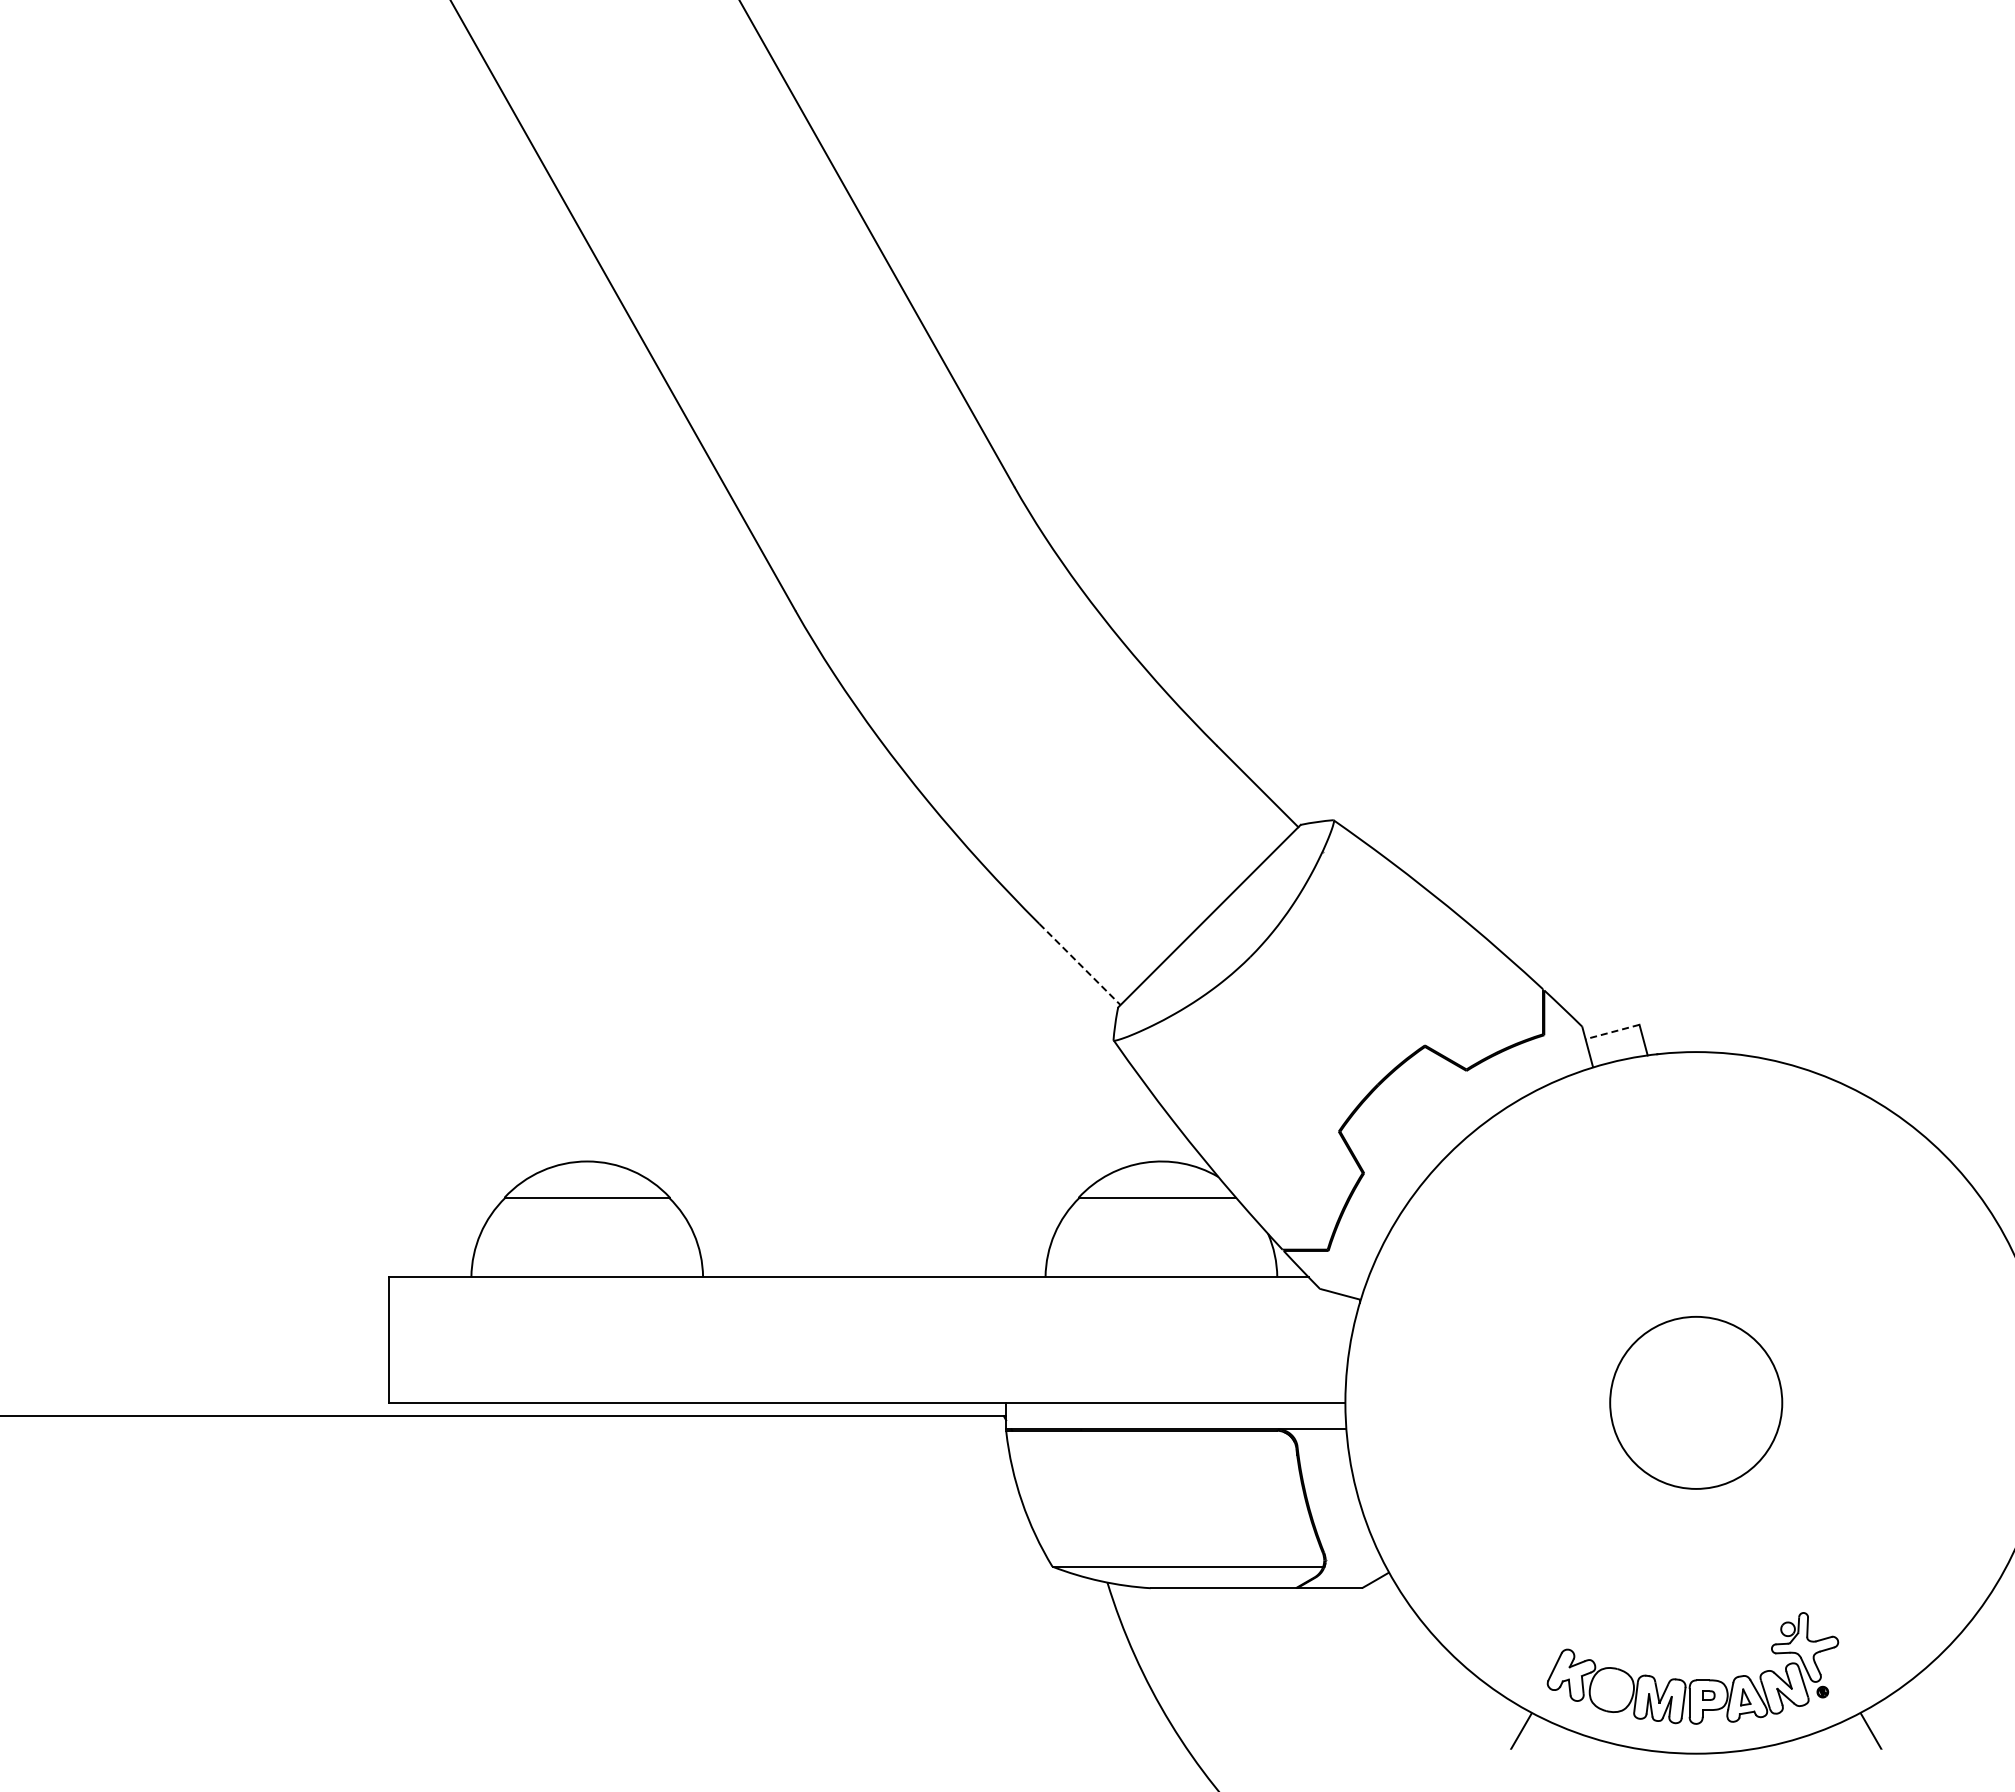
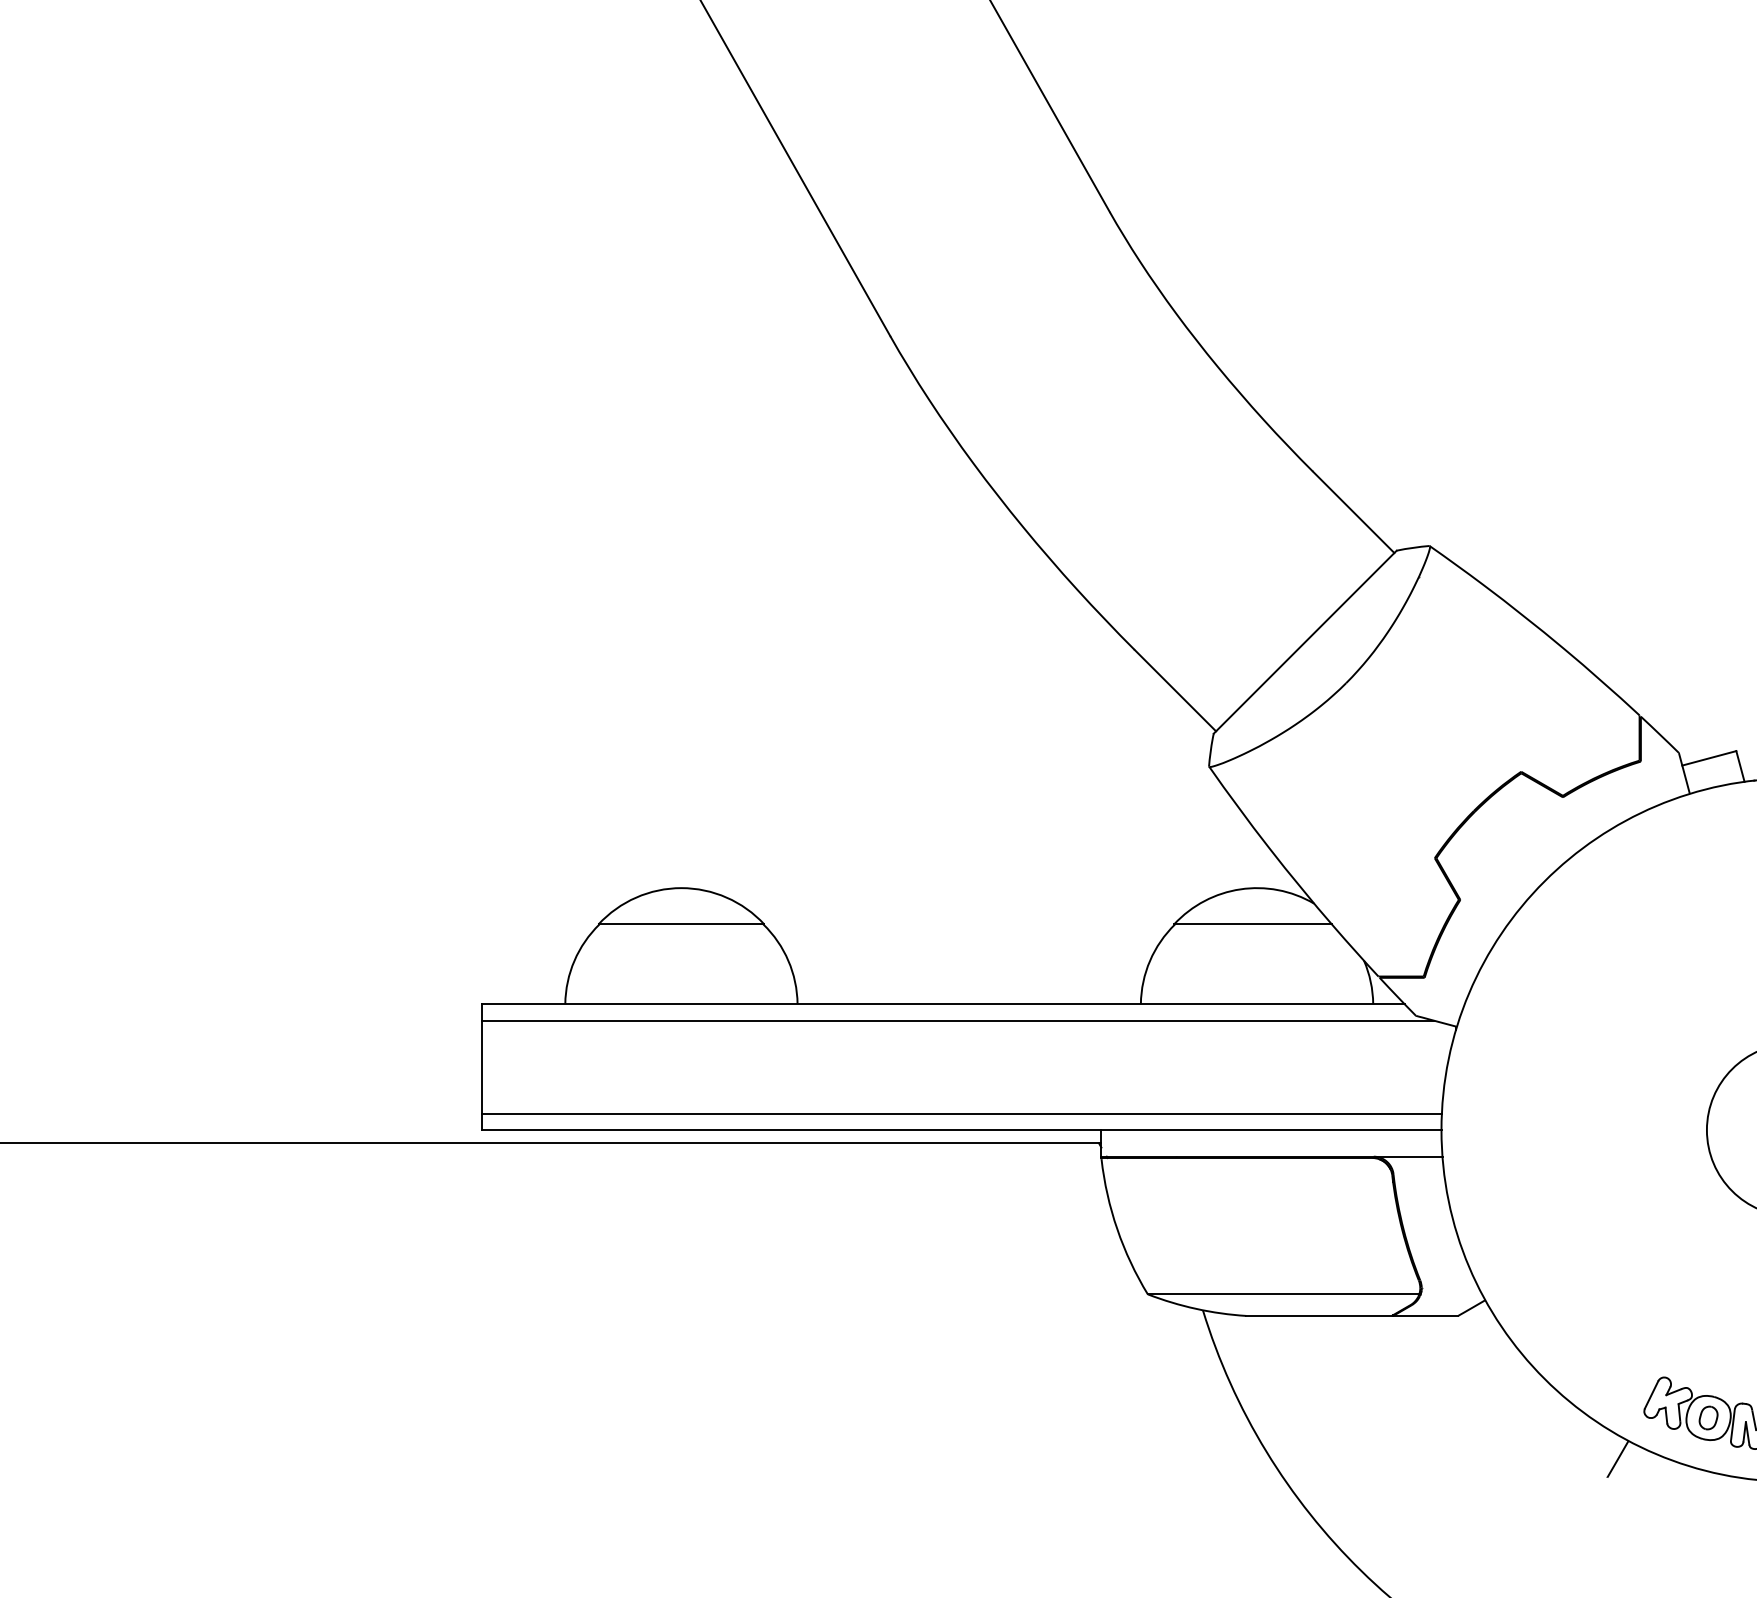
line: (1080, 964) -> (1175, 690), dashed -> solid
line: (1612, 1032) -> (1709, 758), dashed -> solid
line: (862, 1293) -> (957, 1020), added
line: (866, 1386) -> (961, 1113), added
part: (1611, 1689) -> (1708, 1417), added

